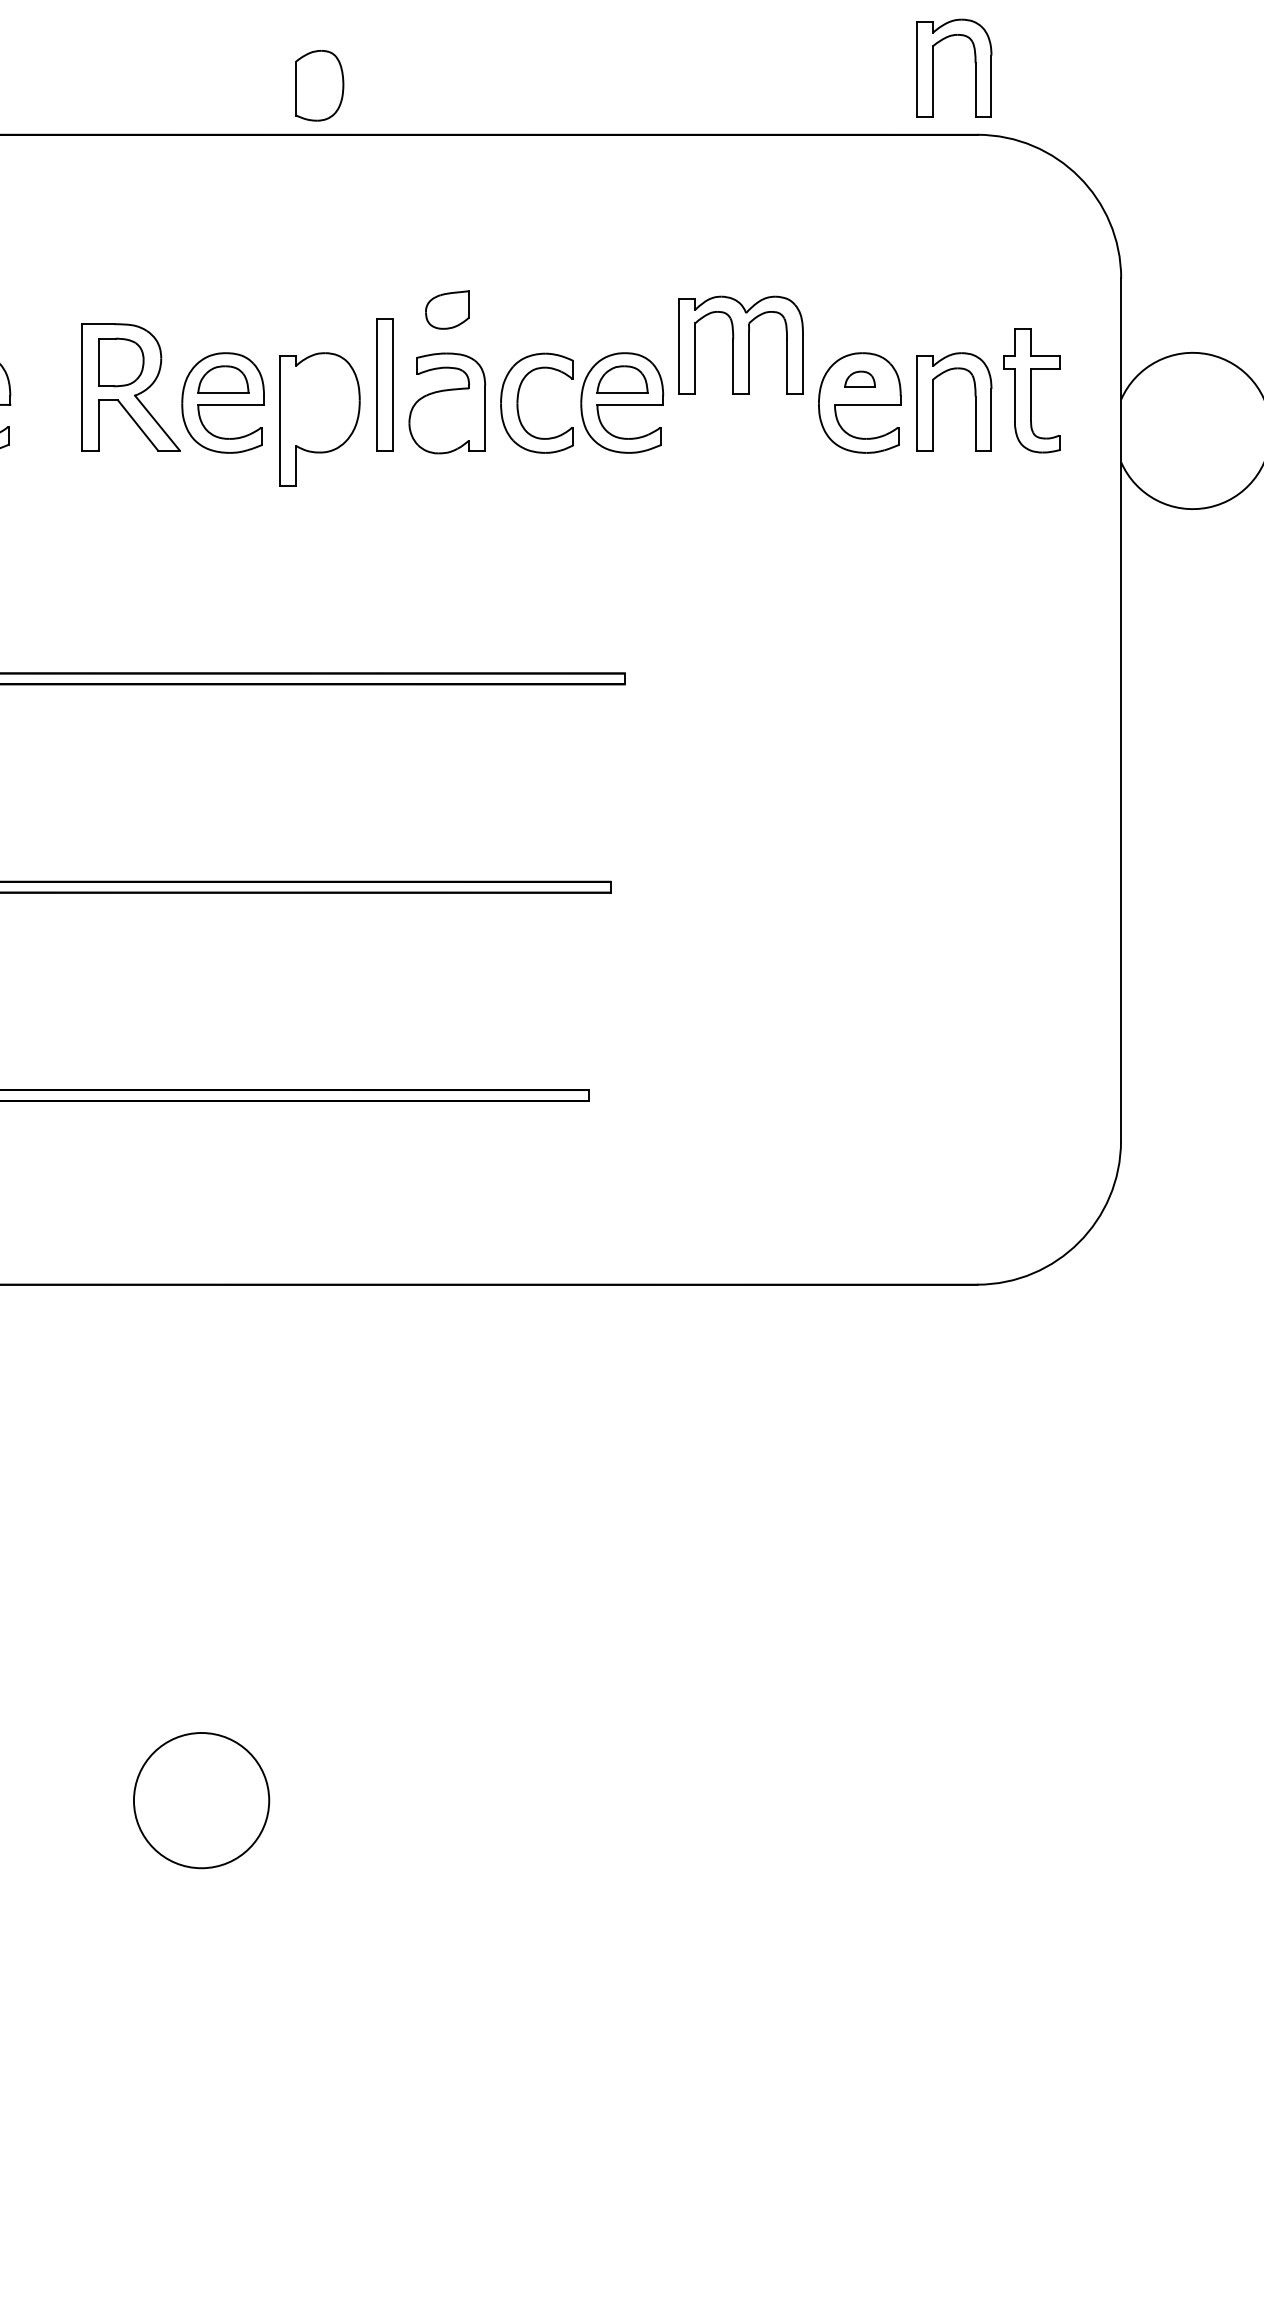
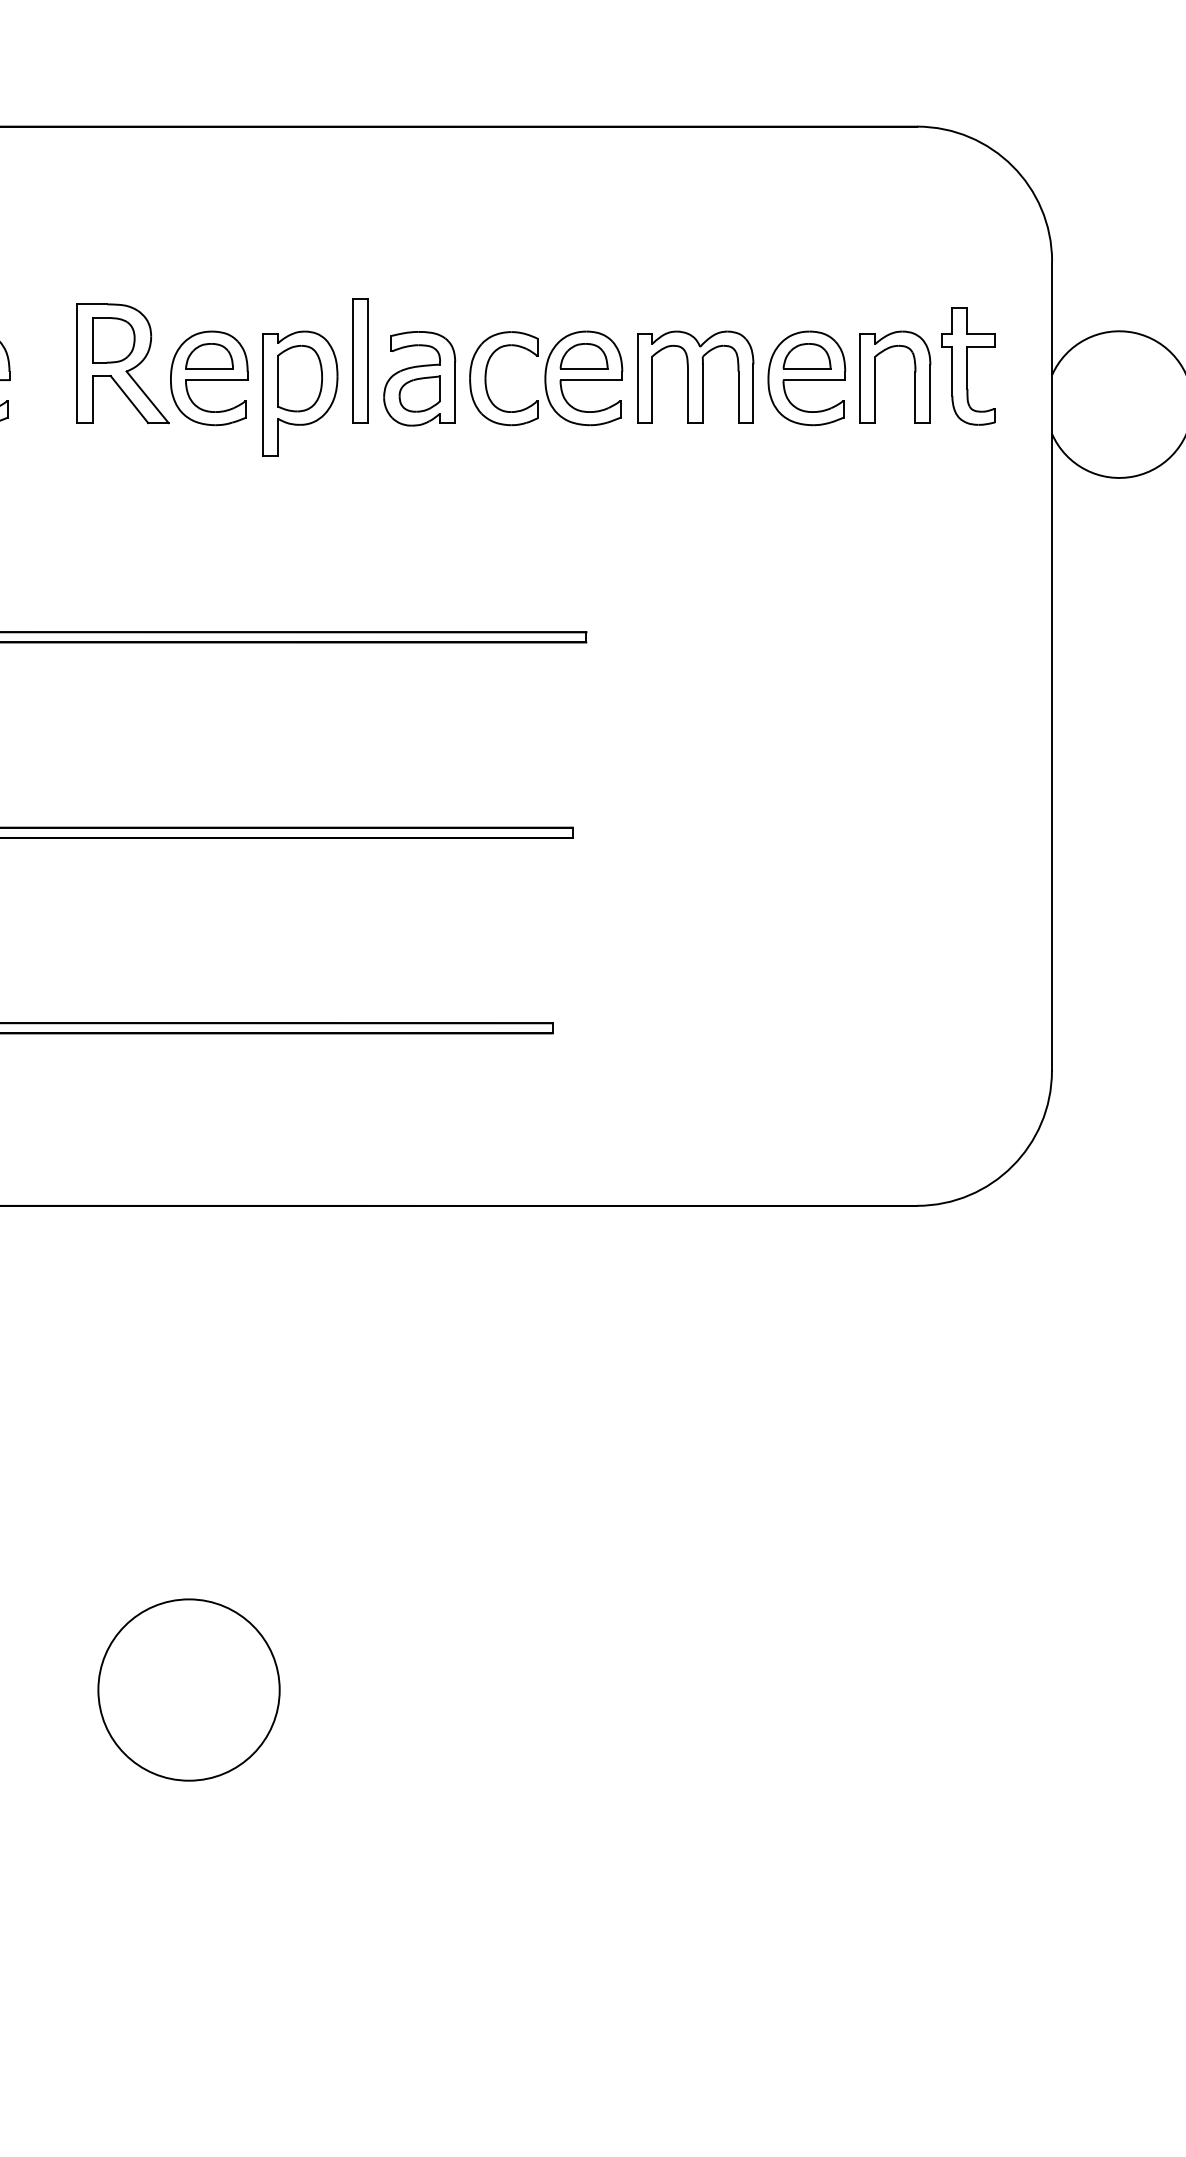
part: (974, 67) -> (914, 63), removed
part: (319, 85) -> (299, 378), moved
part: (447, 309) -> (419, 393), moved
part: (741, 344) -> (695, 376), moved
part: (859, 379) -> (806, 356), size x1.67
circle: (201, 1800) -> (188, 1689), size x1.43

